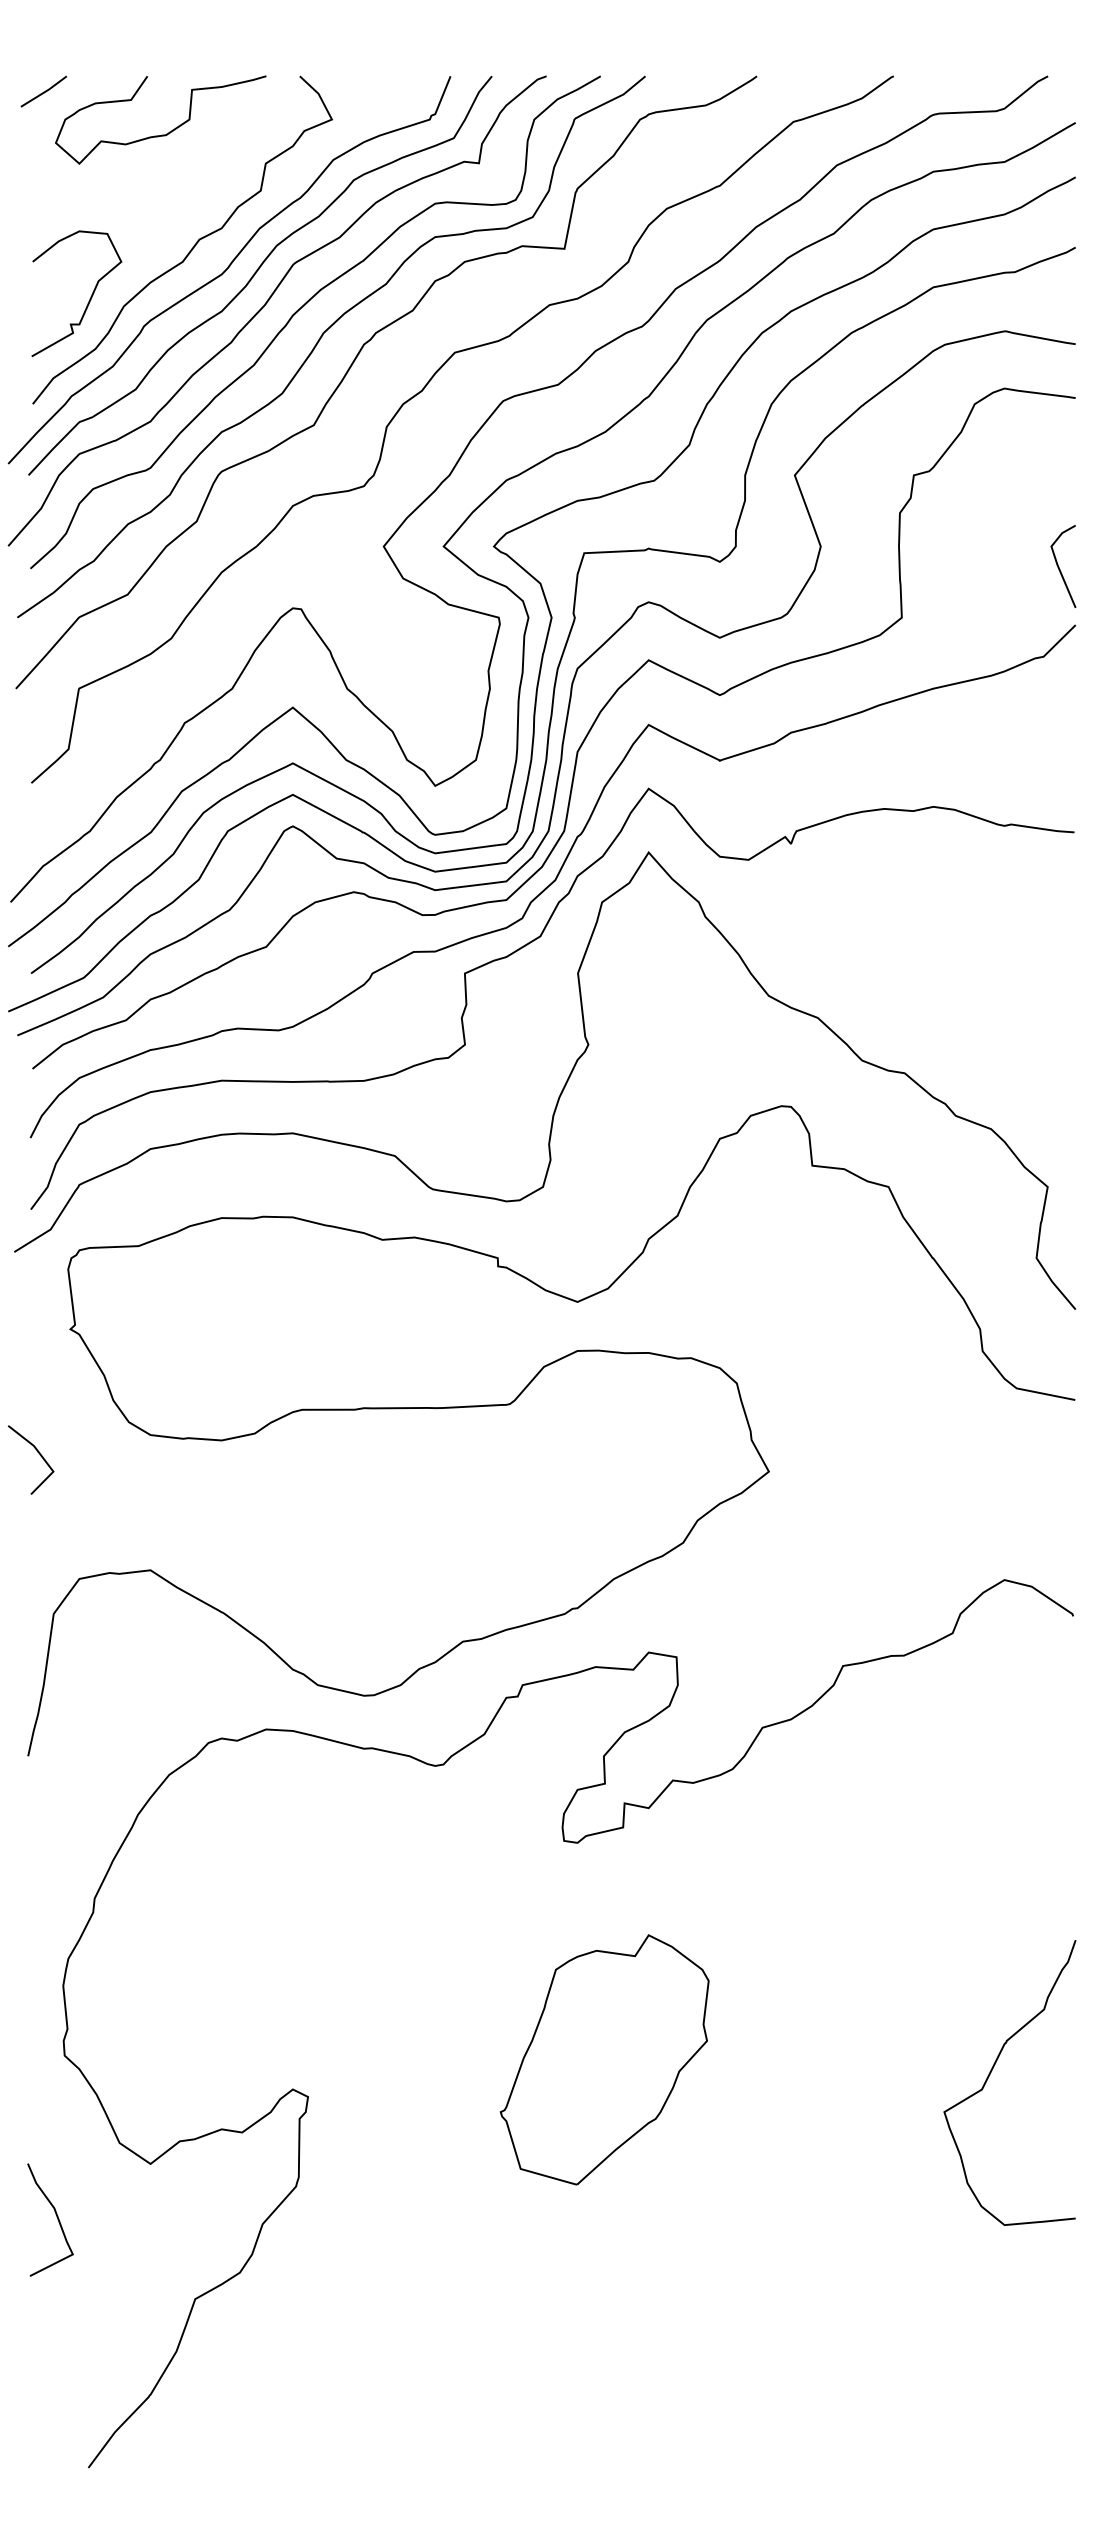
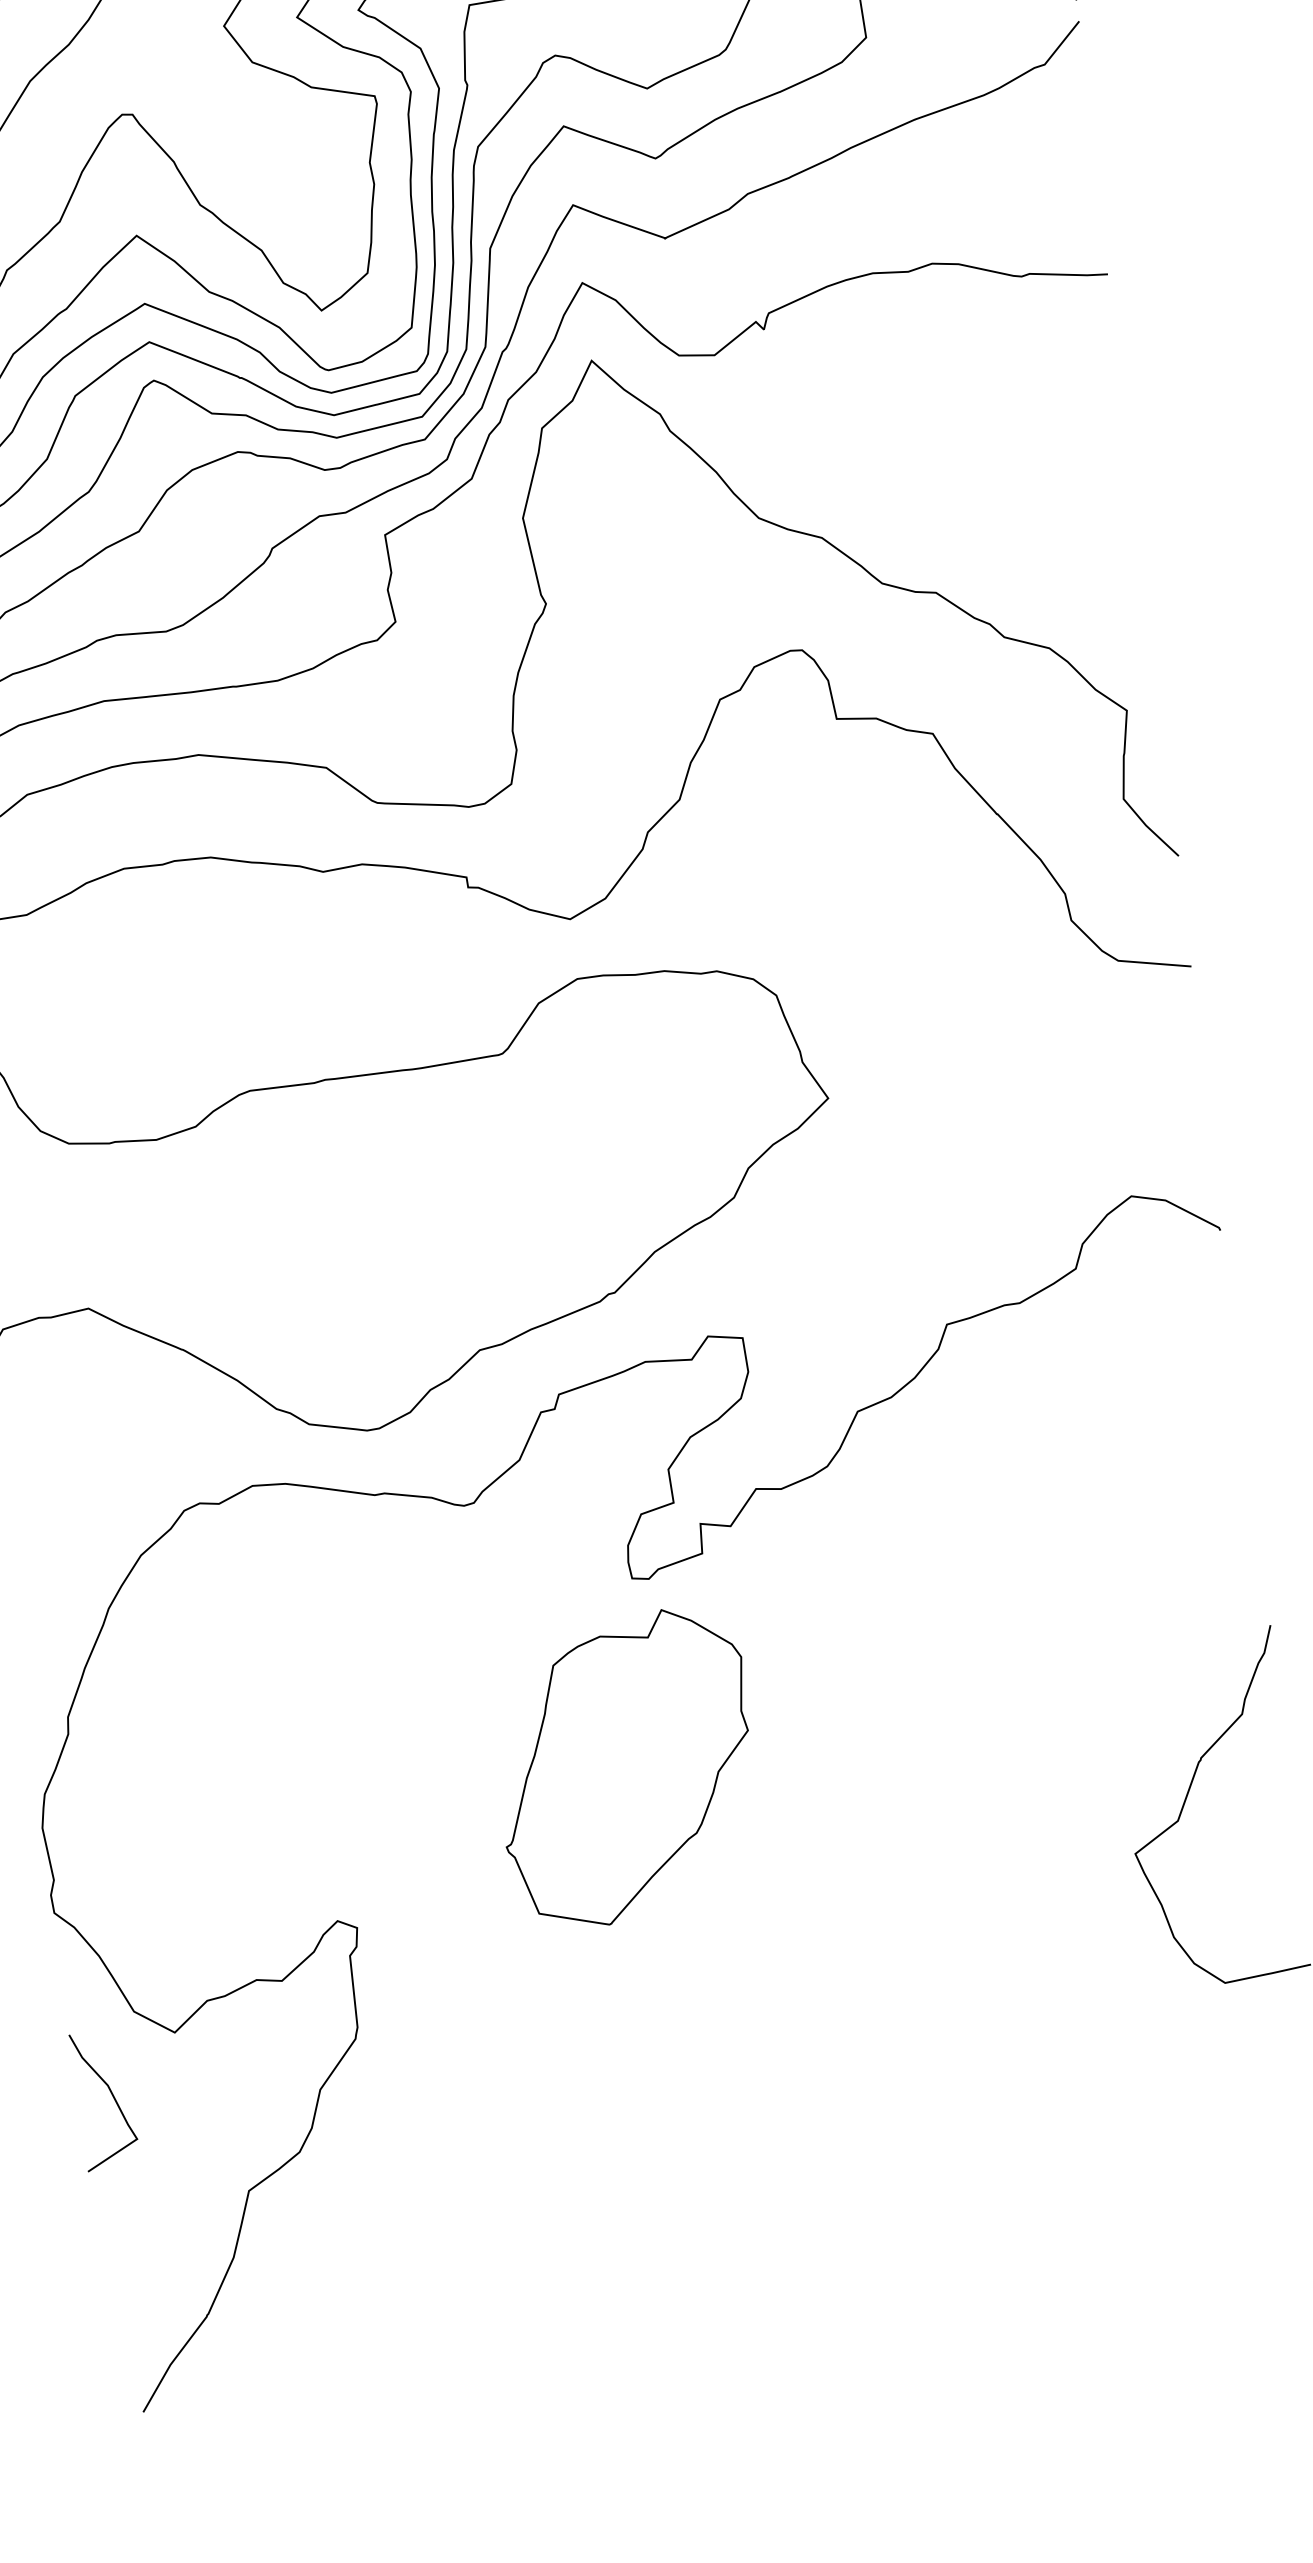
part: (604, 2059) -> (625, 1768), moved
curve: (56, 2217) -> (111, 2096), moved

